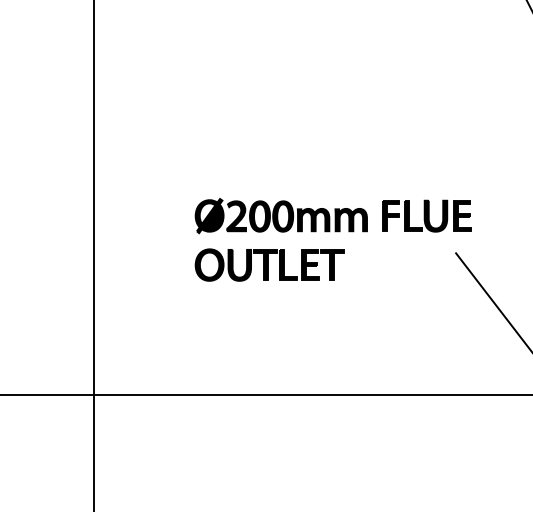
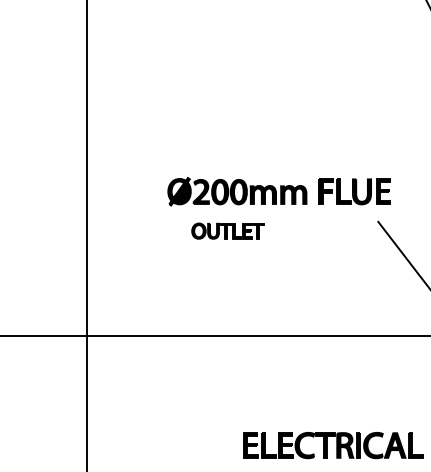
part: (269, 264) -> (227, 230), size x0.6

